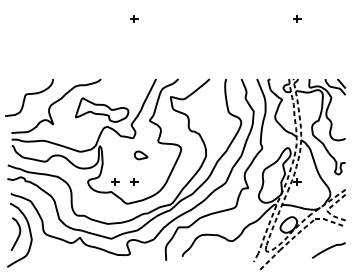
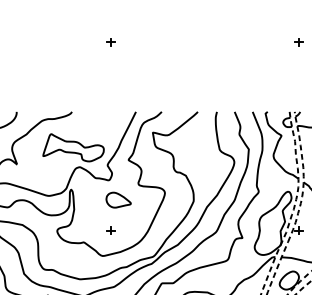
part: (140, 155) -> (117, 200), size x1.67
part: (115, 181) -> (89, 230), removed

